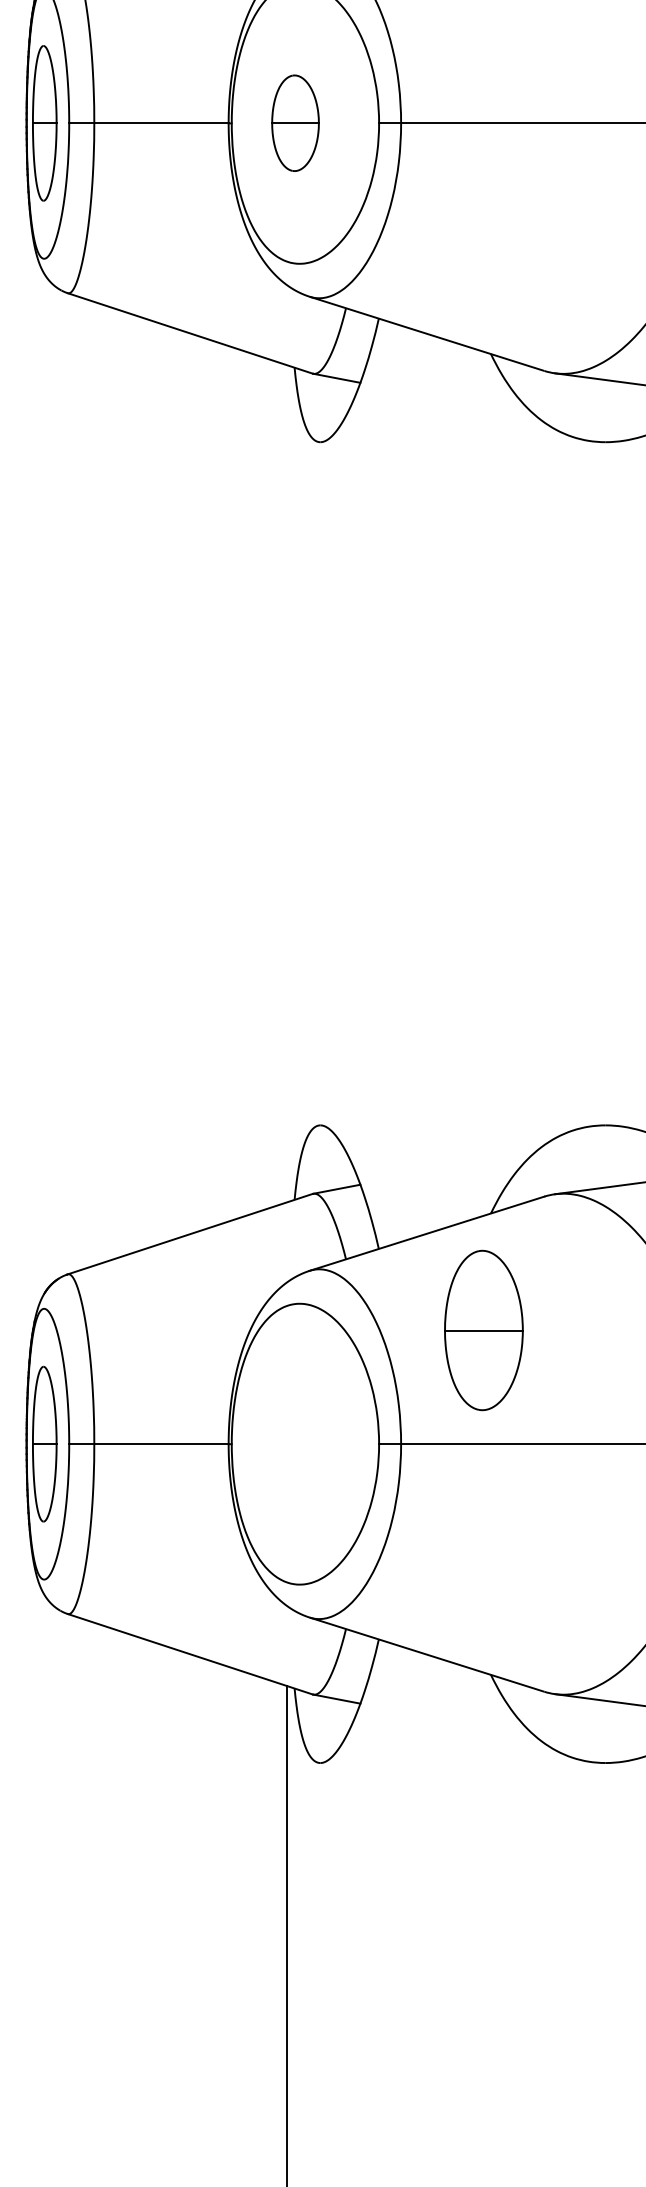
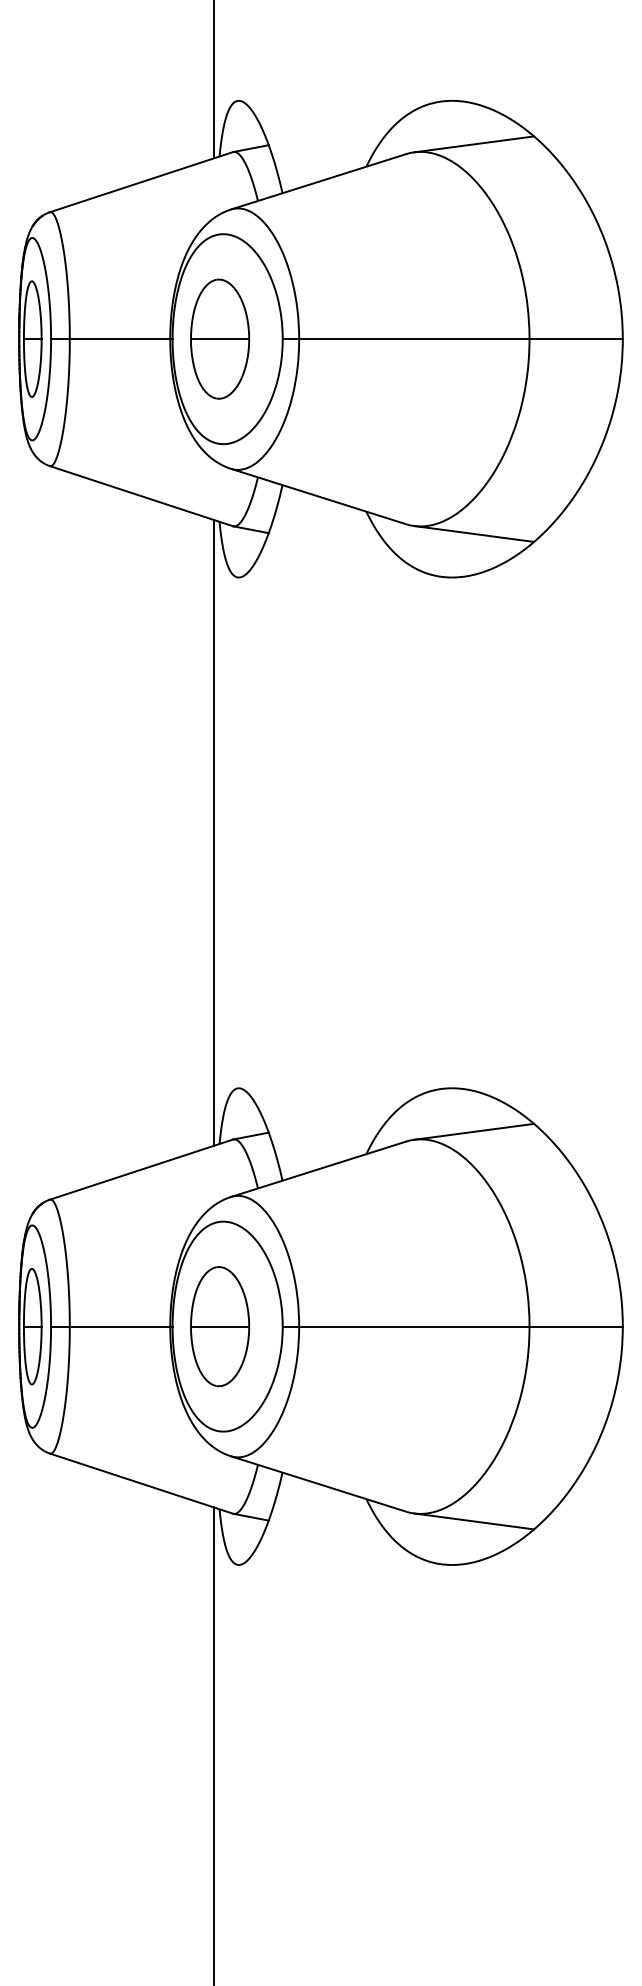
part: (295, 122) -> (220, 338), size x1.67
line: (287, 783) -> (214, 832), added
part: (484, 1330) -> (220, 1326), moved

